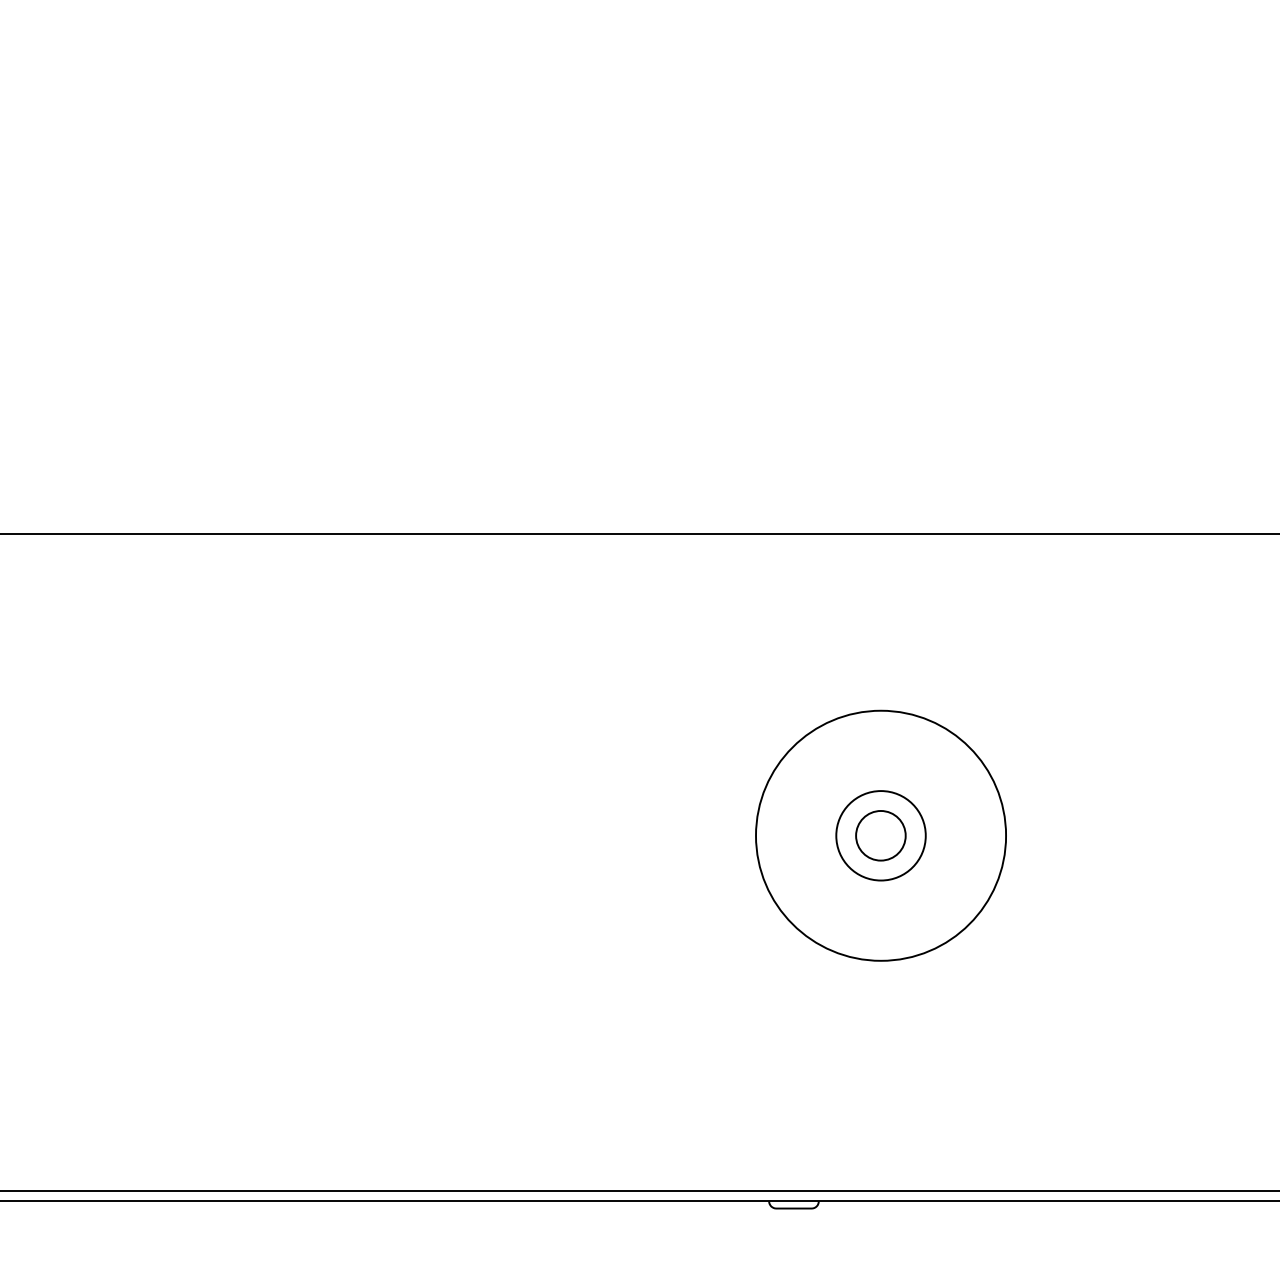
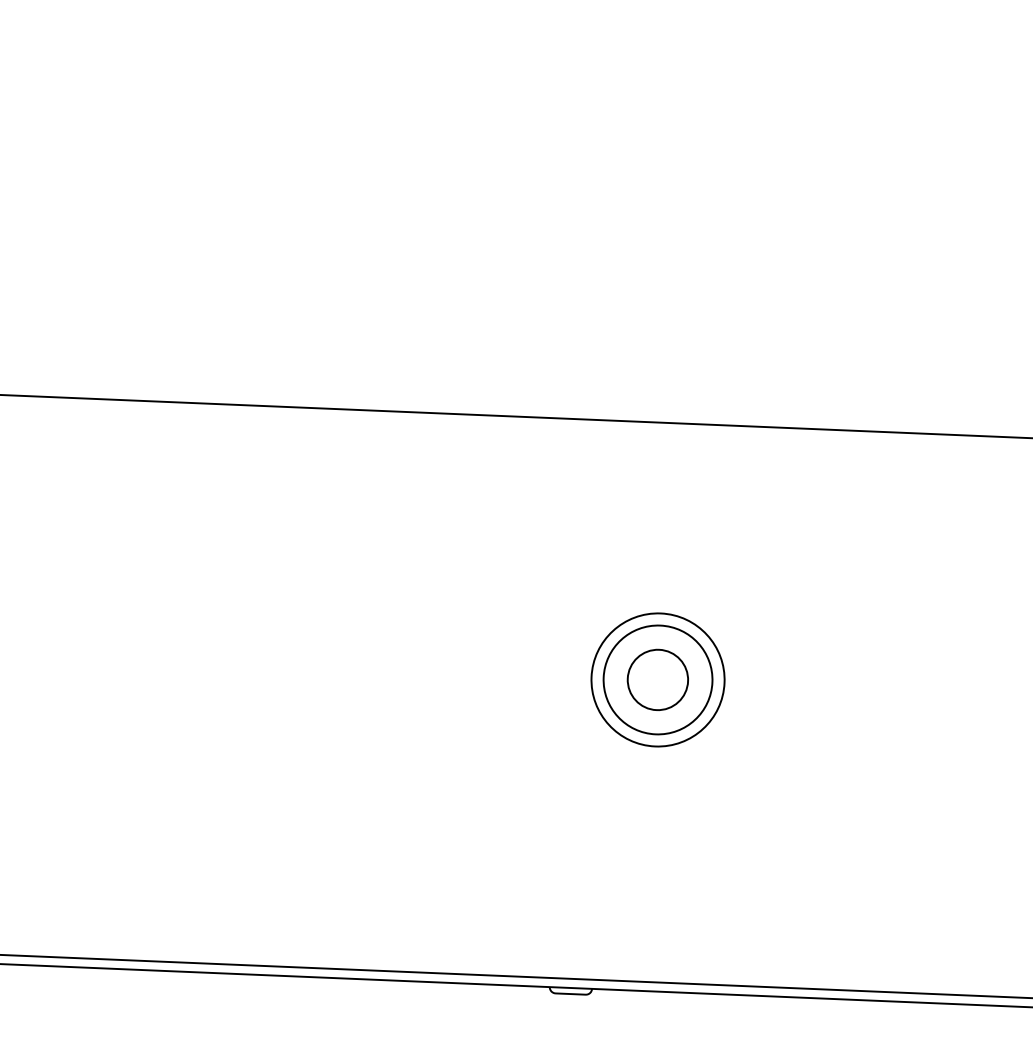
circle: (880, 835) -> (657, 679), size x0.62
circle: (880, 835) -> (657, 679), size x1.43
circle: (880, 835) -> (657, 679), size x1.43

